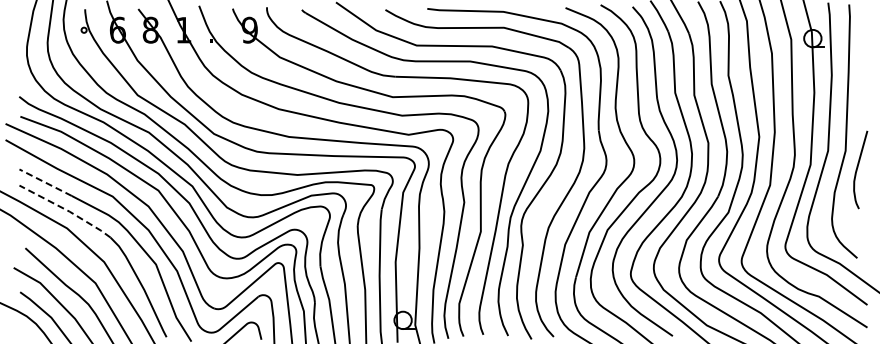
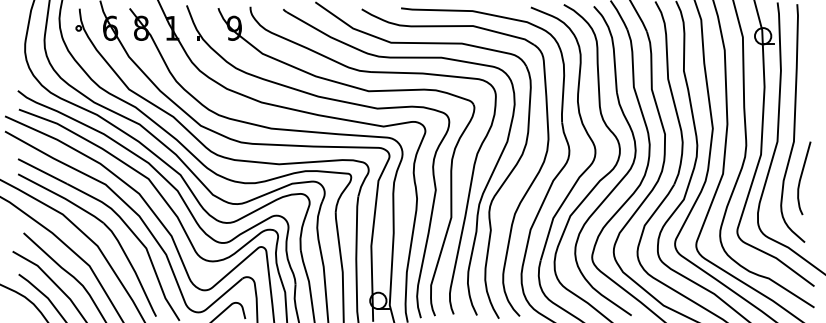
curve: (858, 167) -> (802, 176), moved
line: (45, 182) -> (42, 171), dashed -> solid
line: (67, 210) -> (63, 197), dashed -> solid

